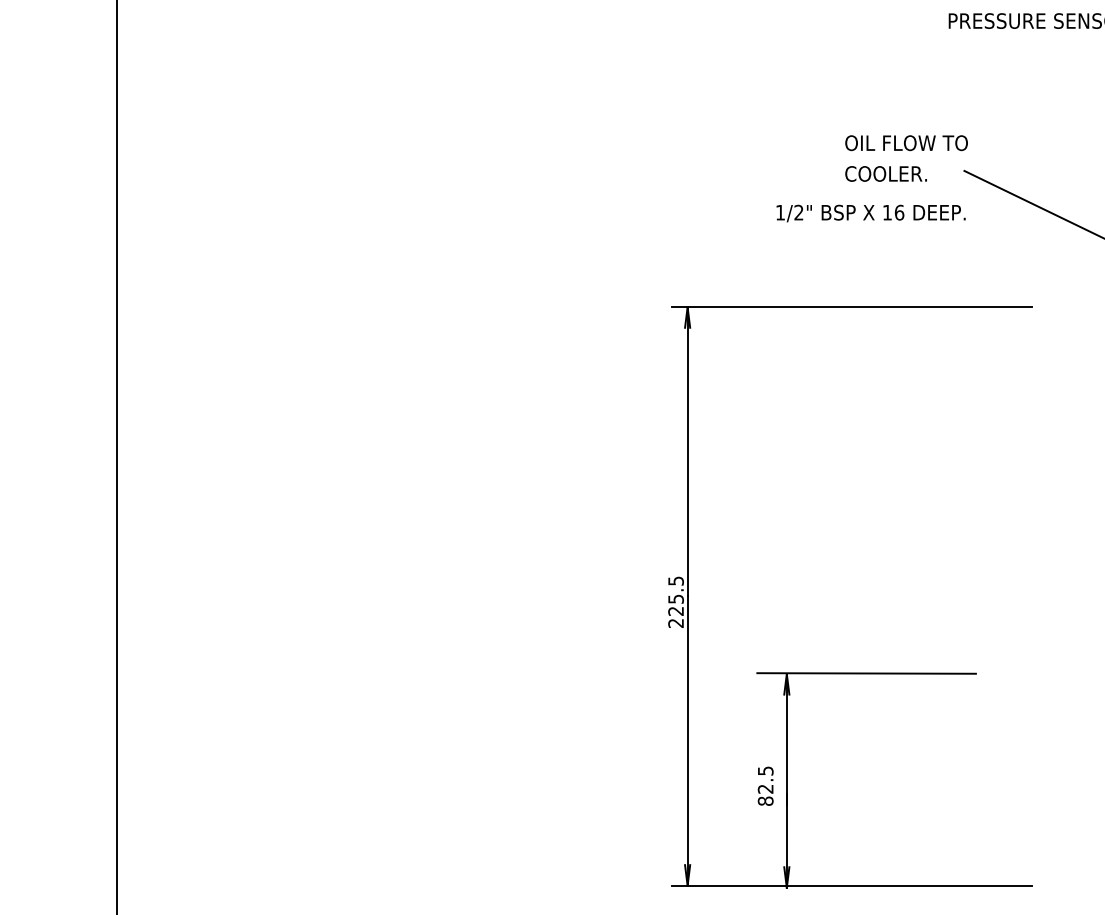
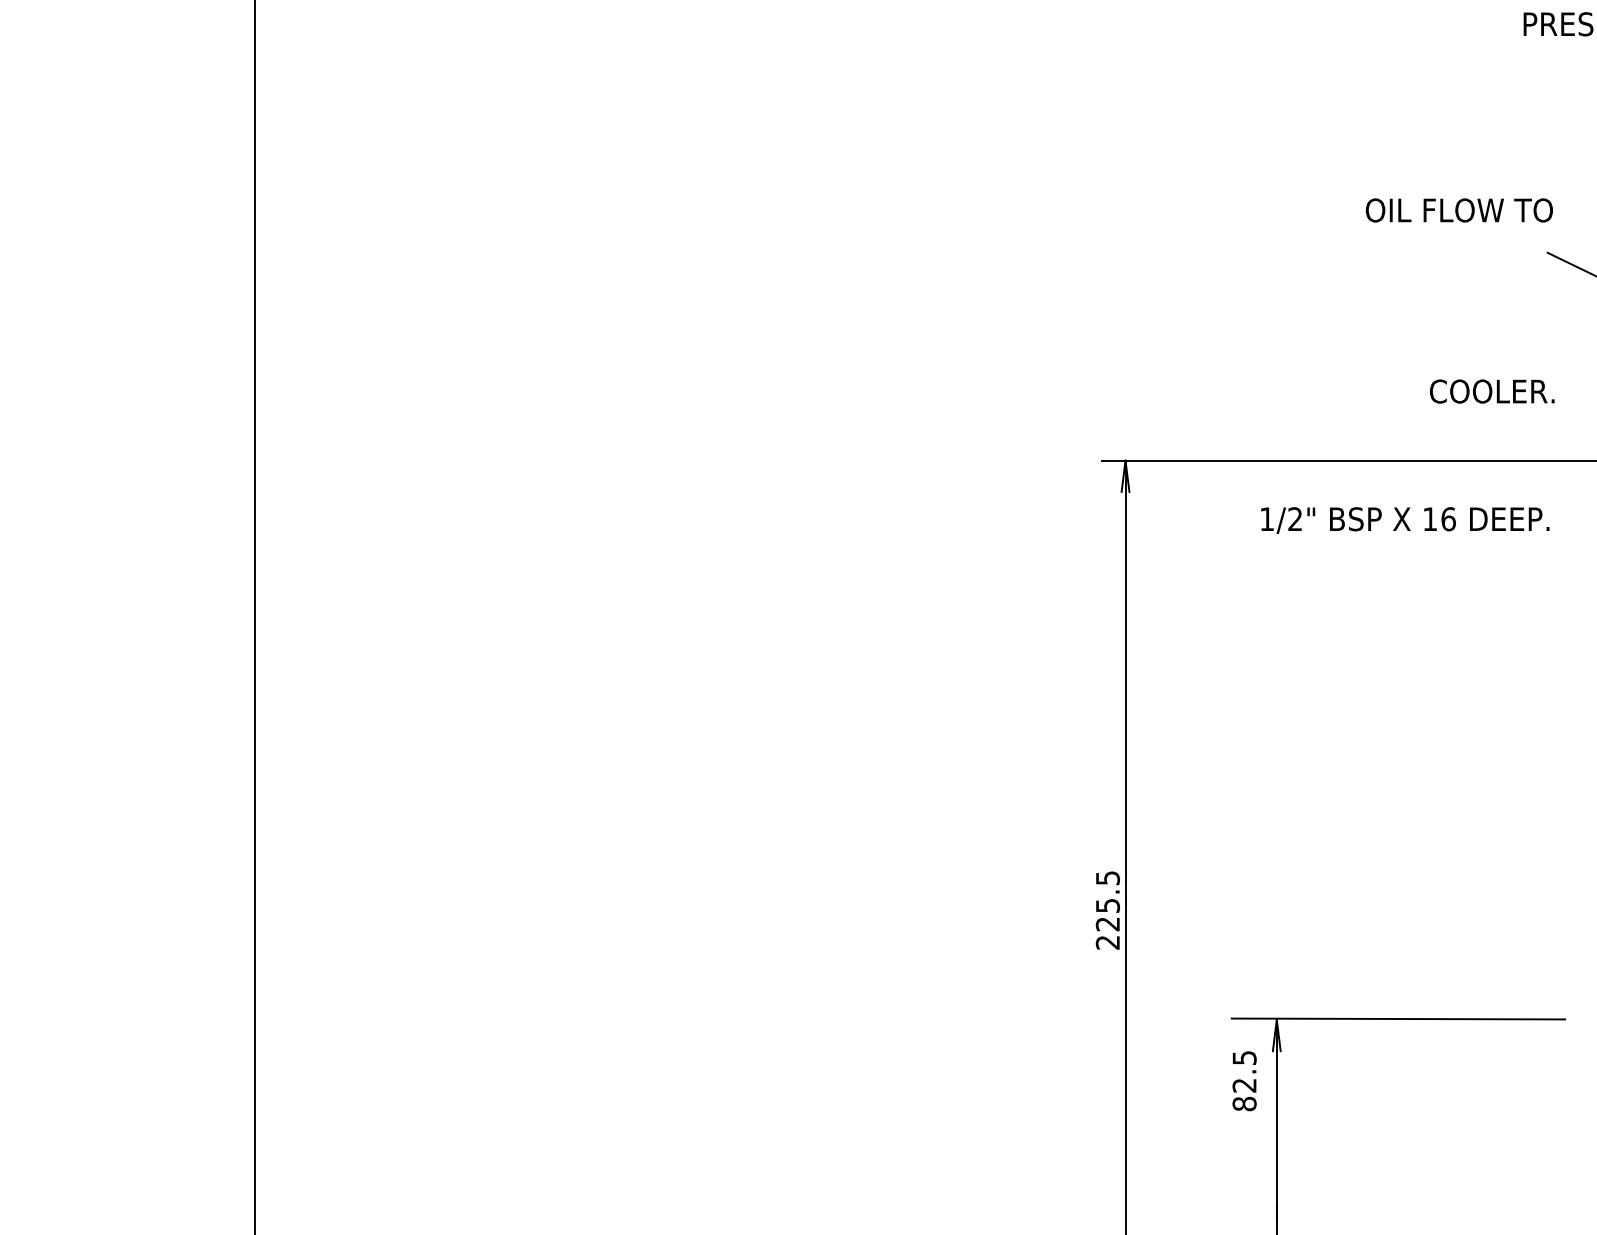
text: (885, 173) -> (1491, 390), moved
text: (870, 213) -> (1404, 520), moved
text: (765, 785) -> (1244, 1080), moved

